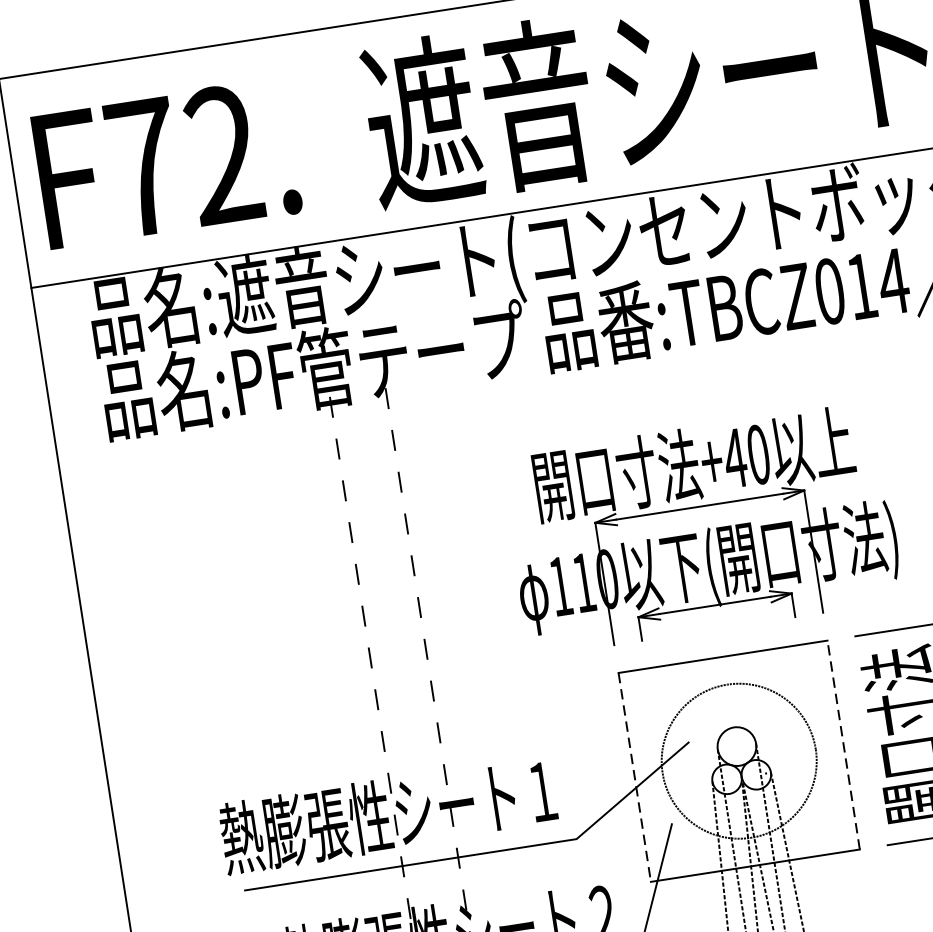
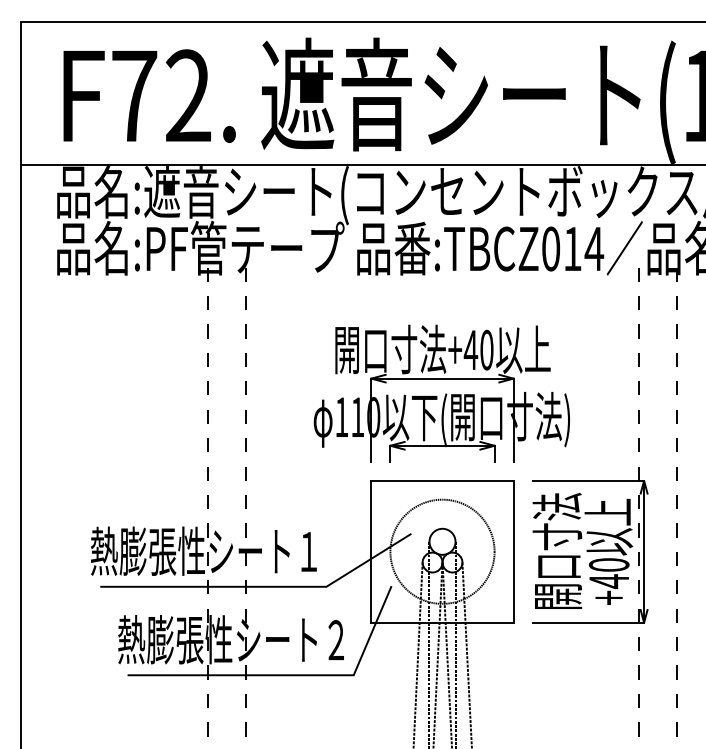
text: (166, 163) -> (149, 95), moved
line: (843, 744) -> (513, 551), dashed -> solid
line: (634, 778) -> (371, 552), dashed -> solid

